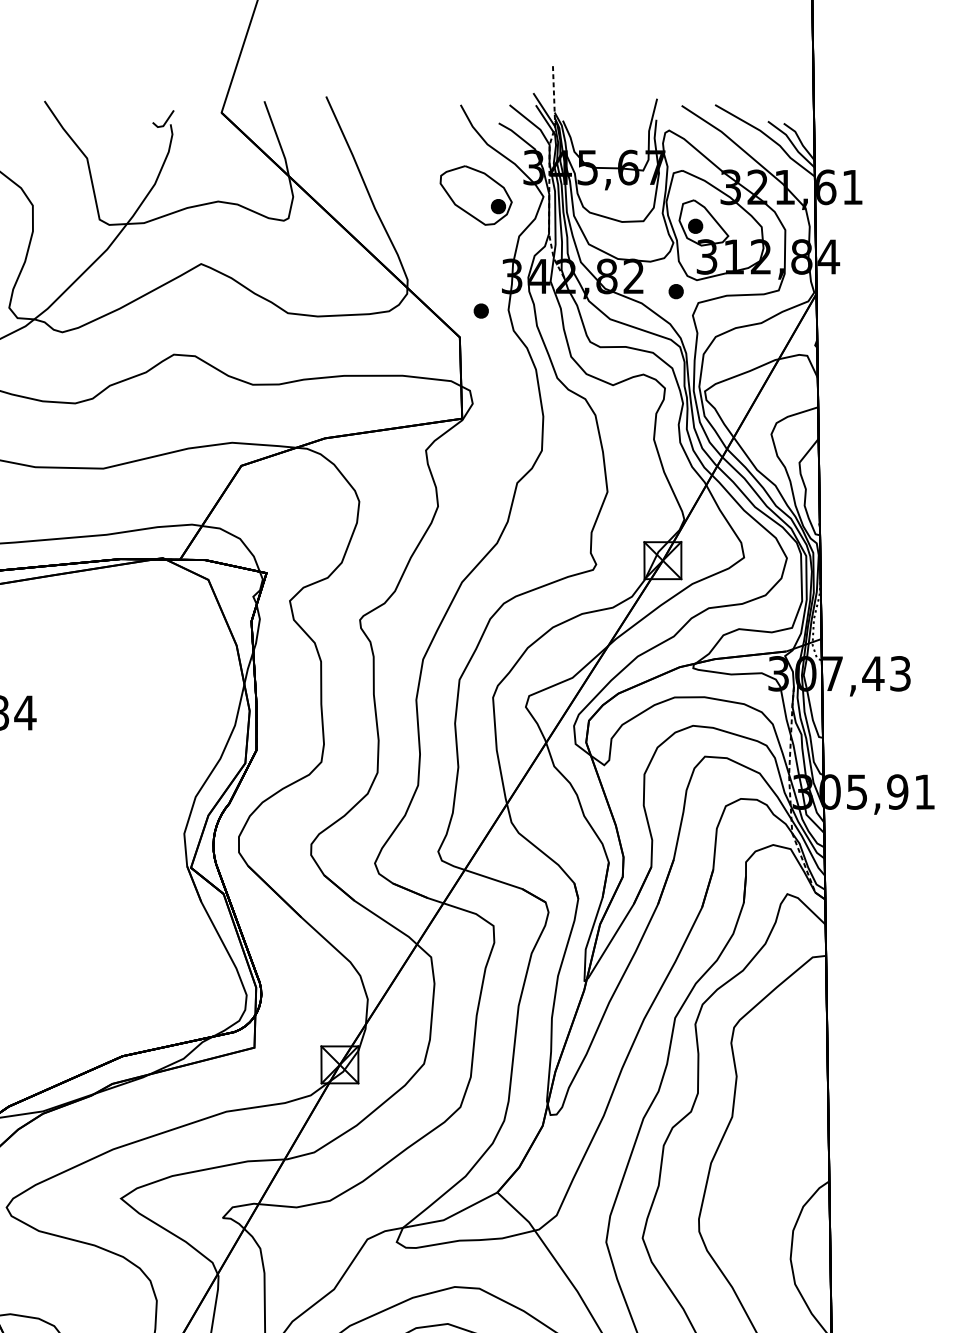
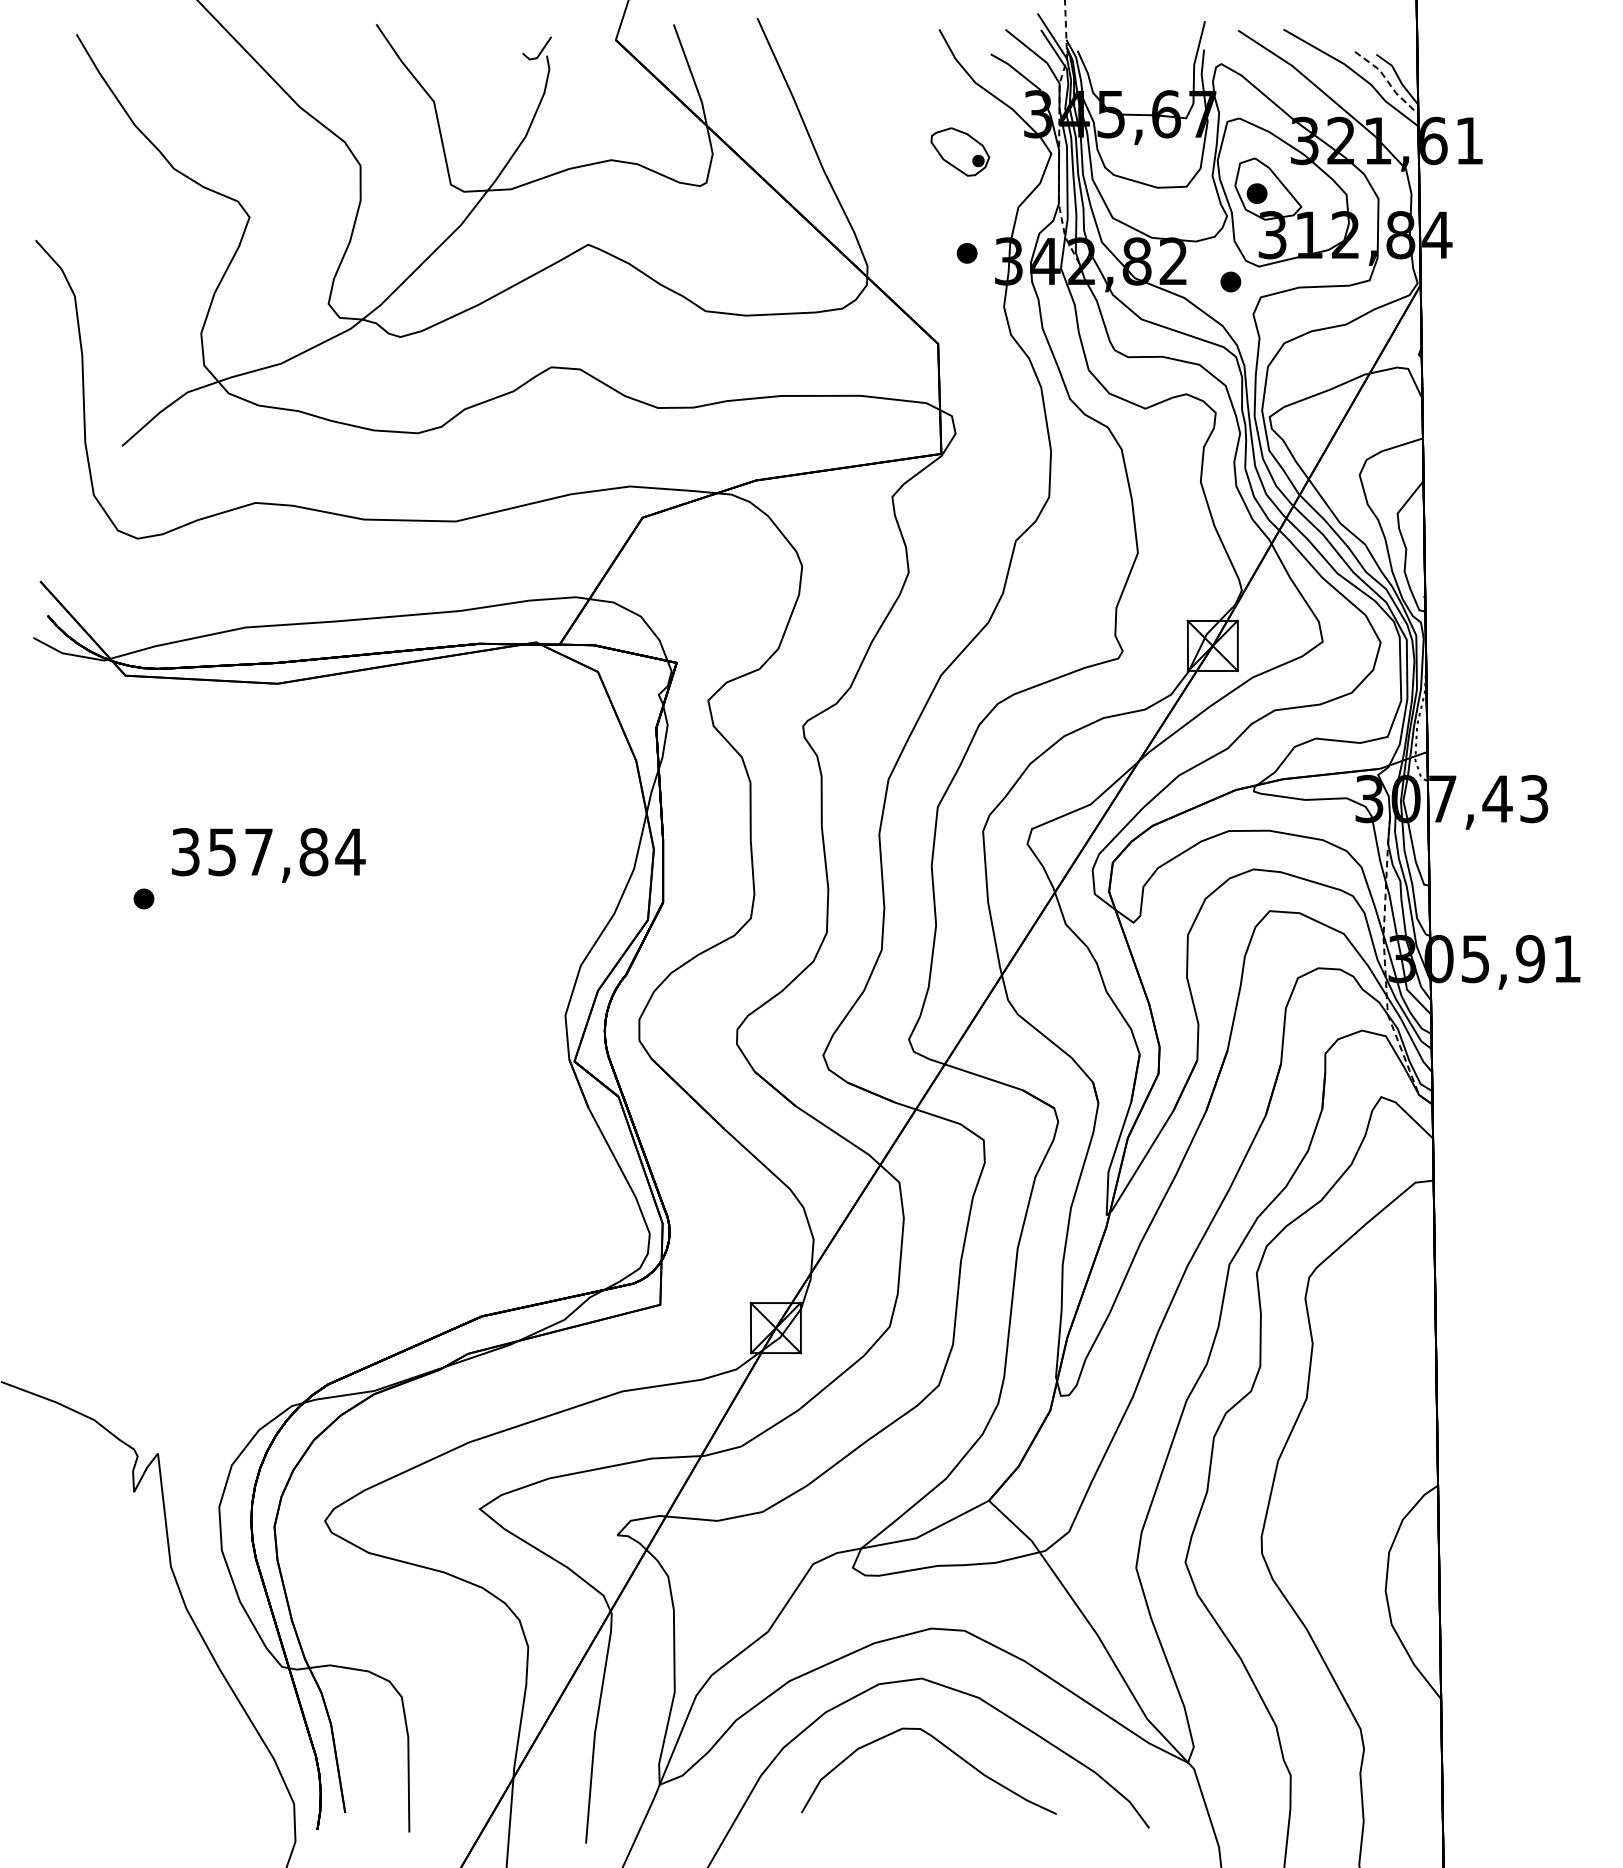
line: (792, 143) -> (1388, 81), solid -> dashed
part: (476, 195) -> (960, 151), size x0.6
part: (480, 311) -> (966, 253), moved

